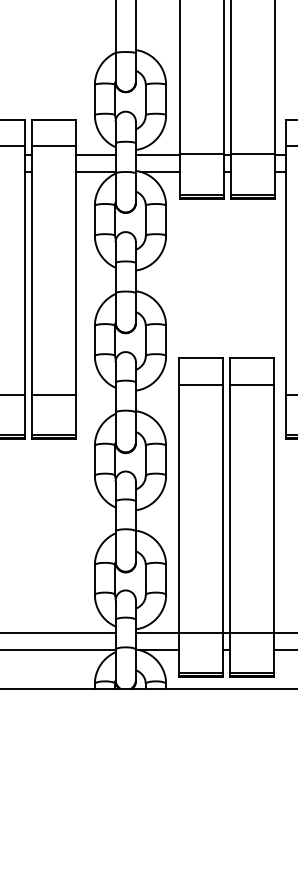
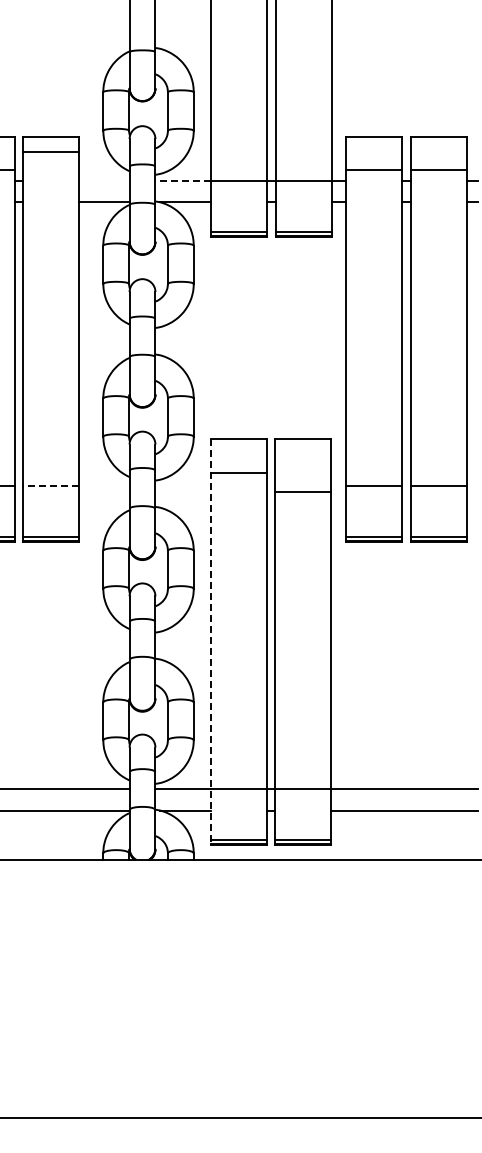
line: (54, 146) -> (51, 152), moved
line: (95, 154) -> (104, 180), removed
line: (158, 154) -> (183, 180), solid -> dashed
line: (252, 385) -> (303, 492), moved
line: (54, 394) -> (51, 485), solid -> dashed
line: (179, 517) -> (210, 642), solid -> dashed

